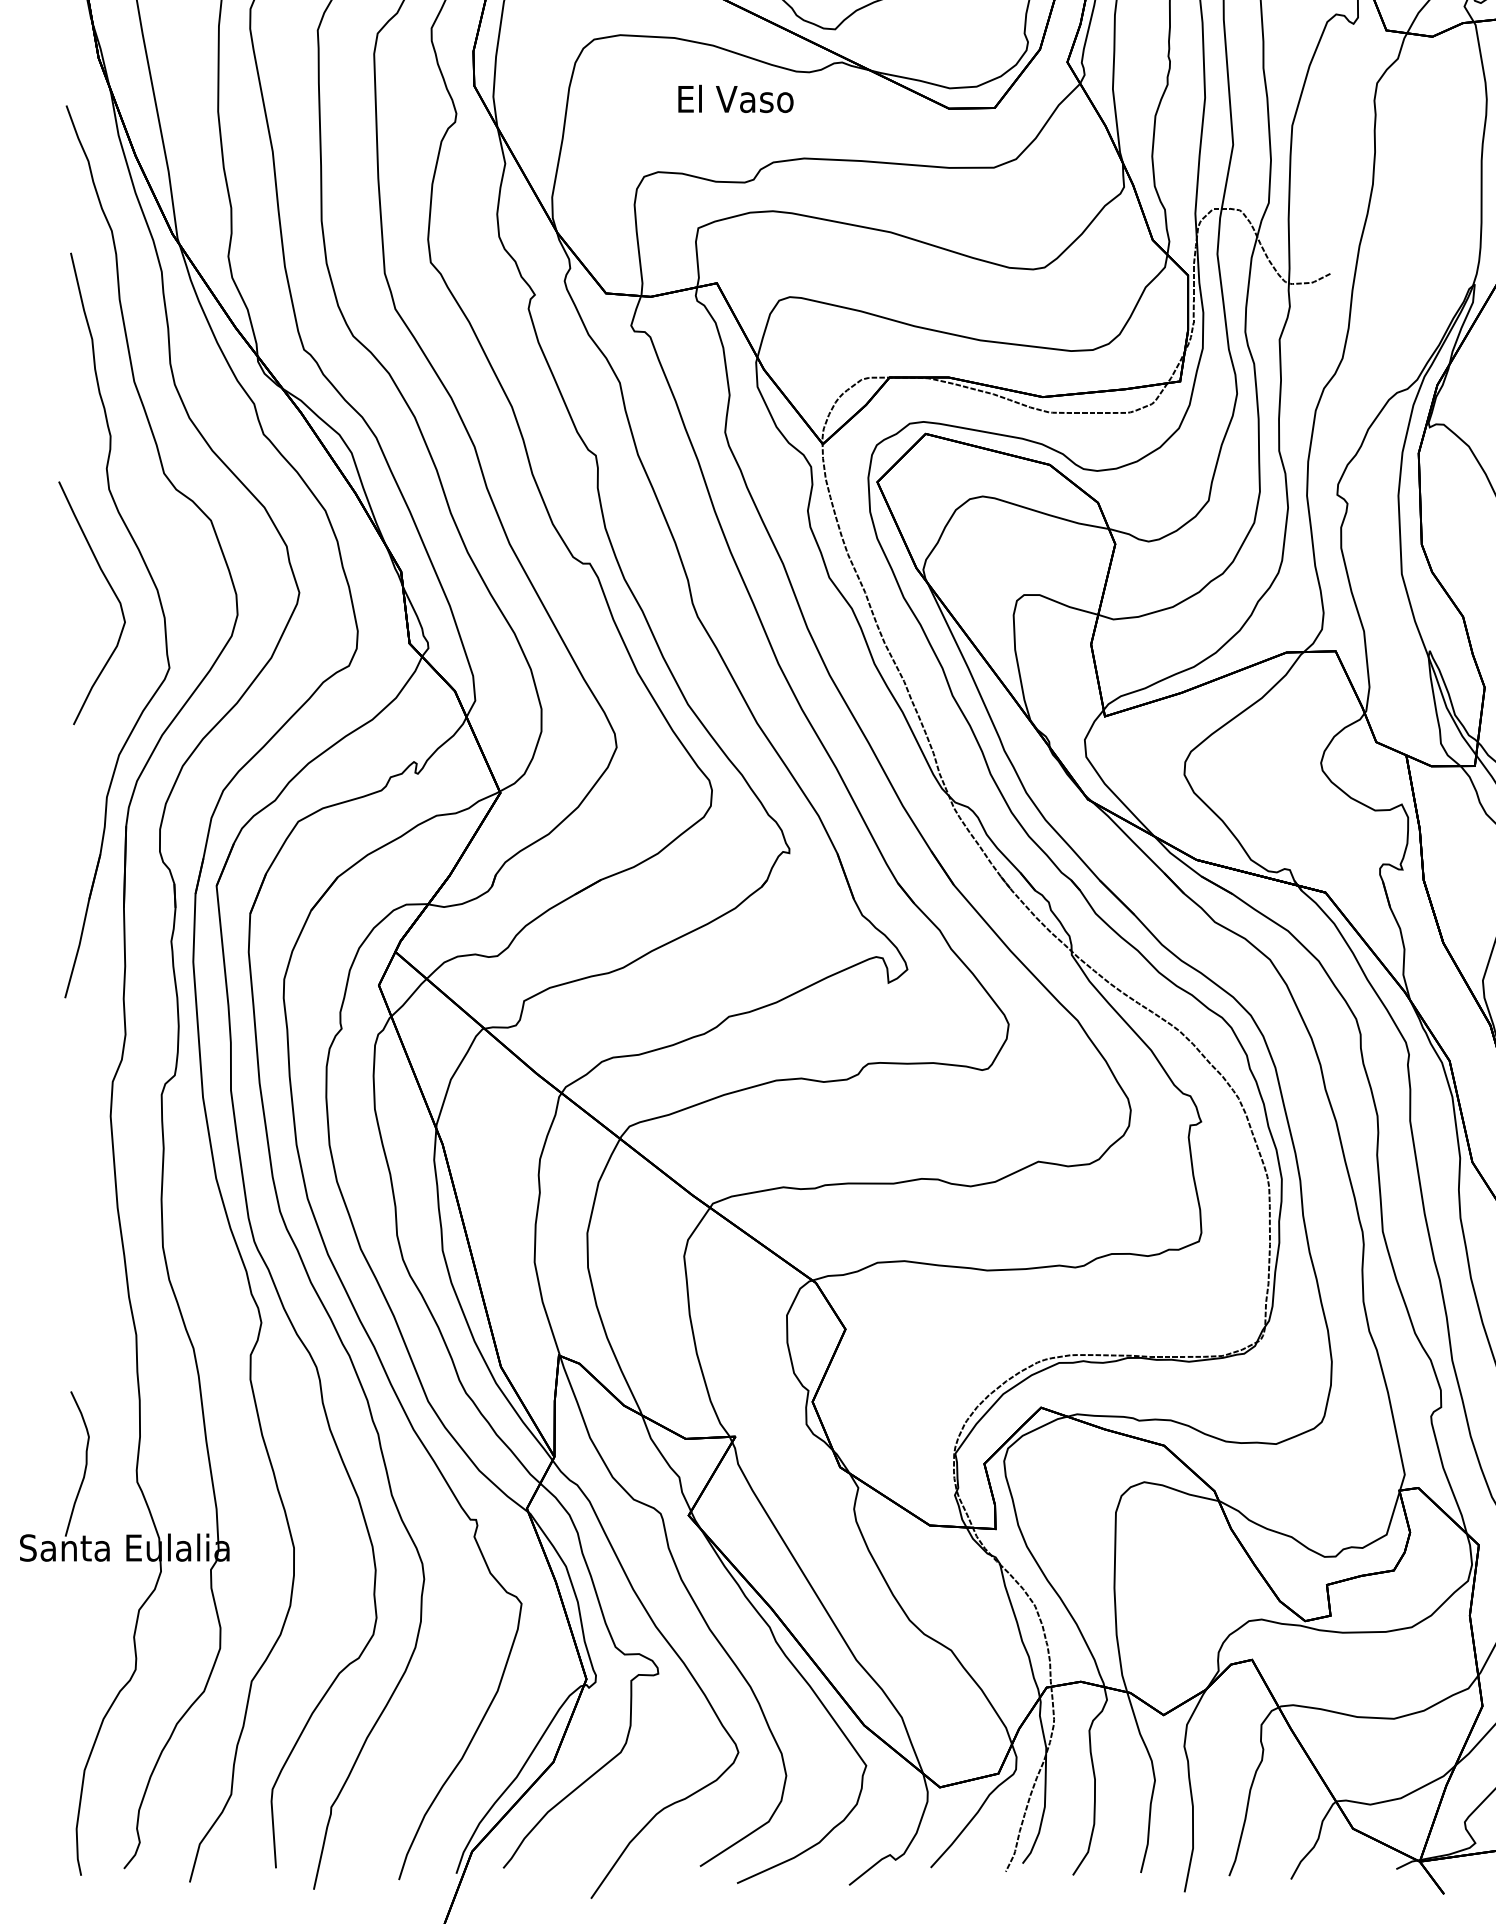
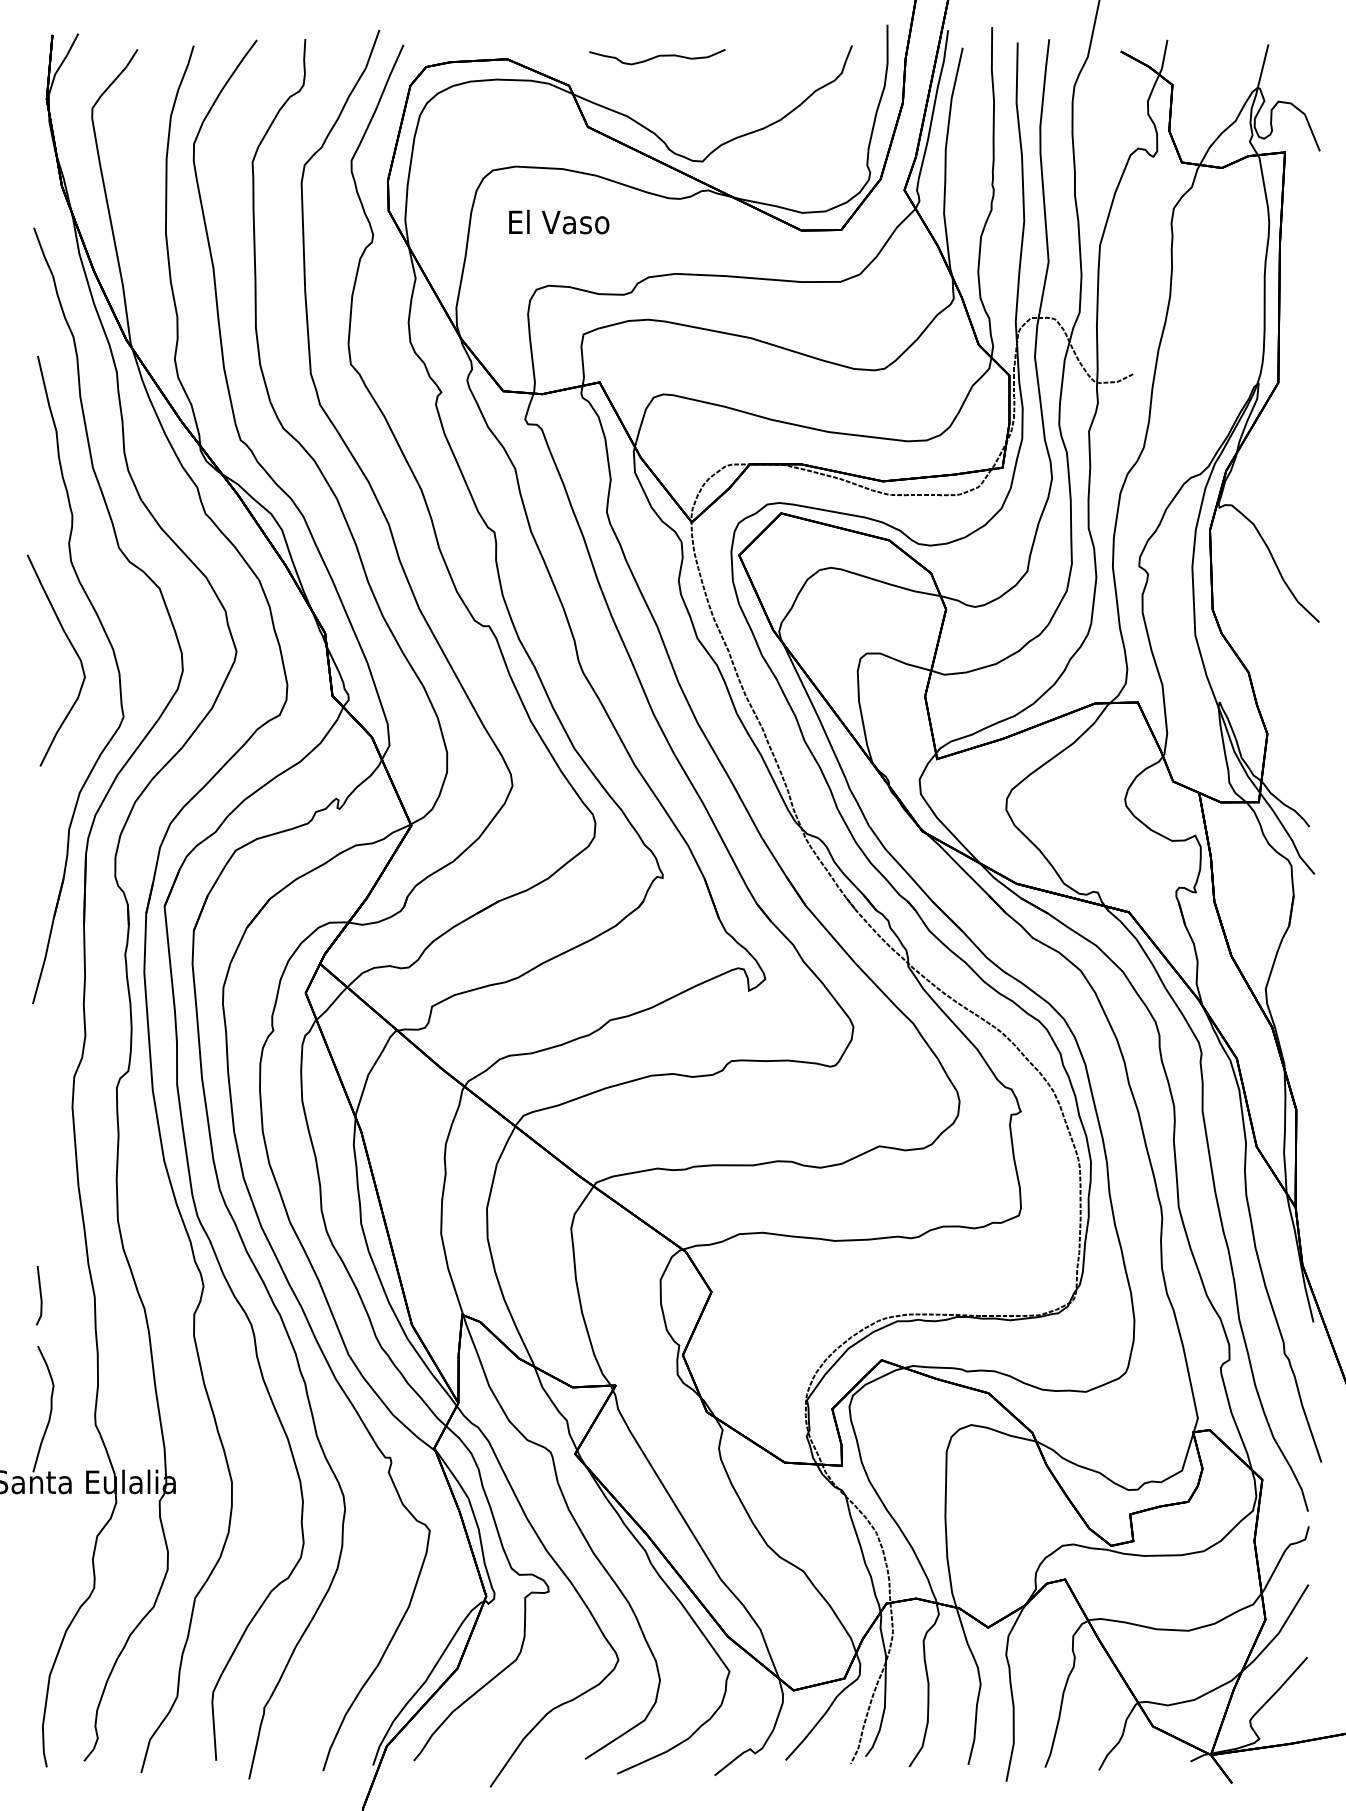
text: (736, 98) -> (559, 221), moved
line: (73, 1333) -> (40, 1295), added

